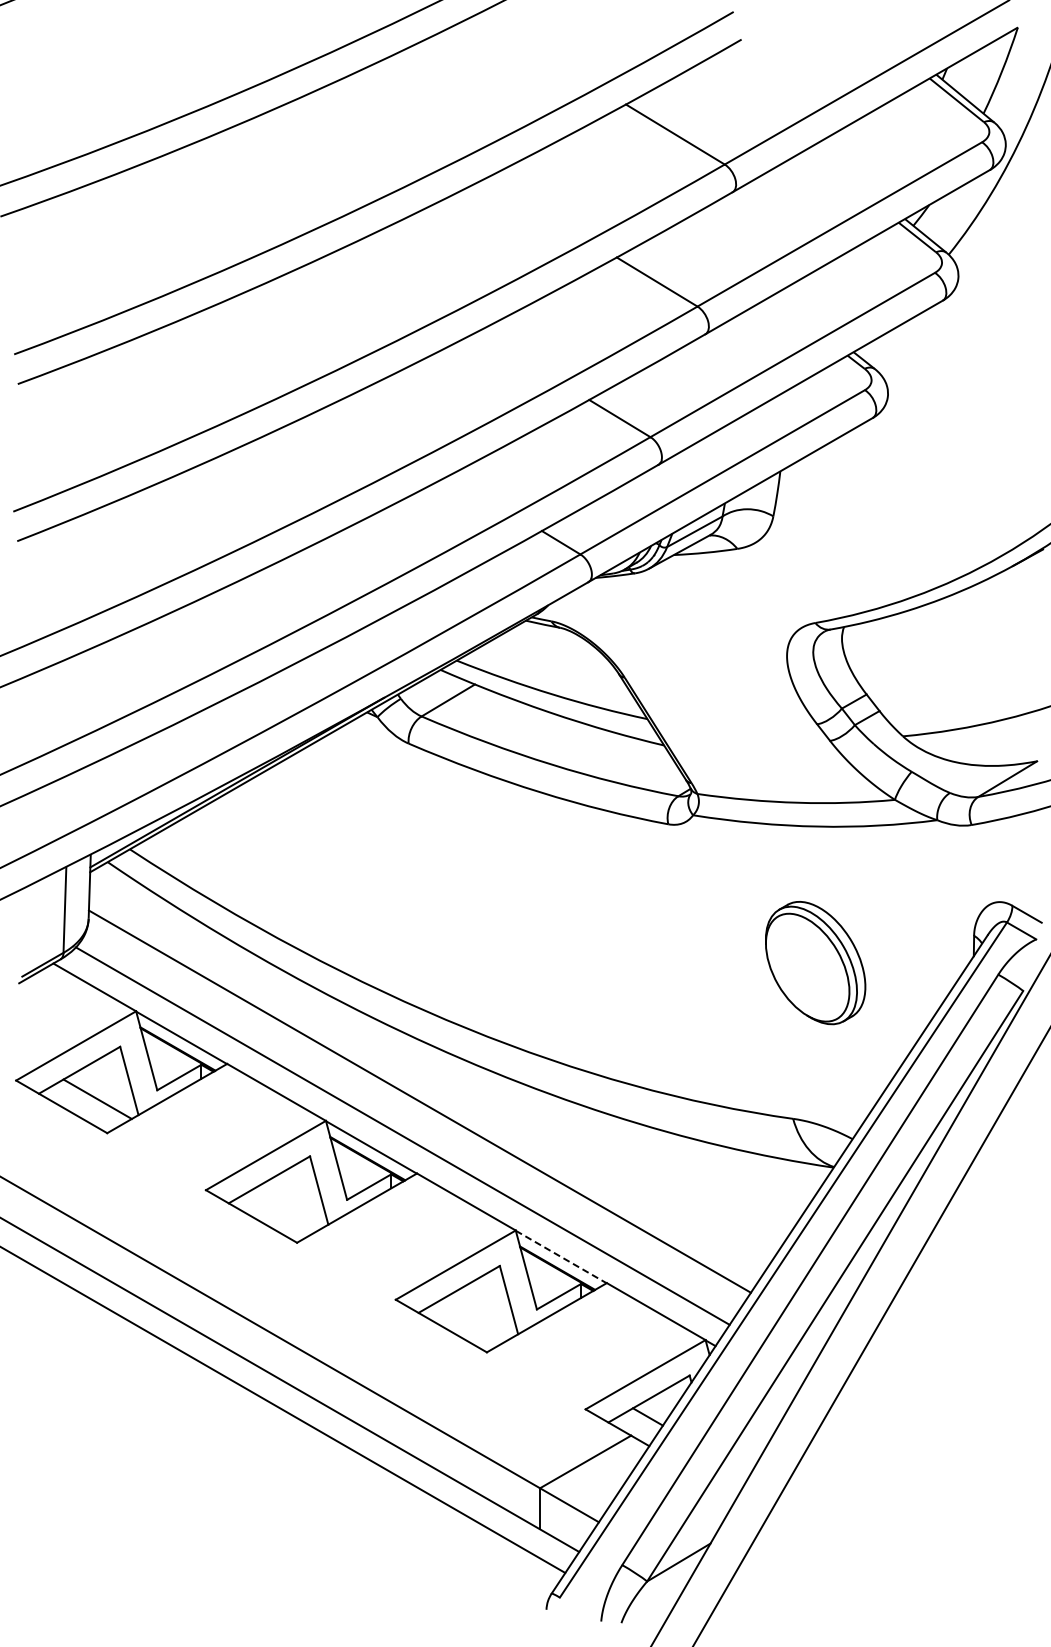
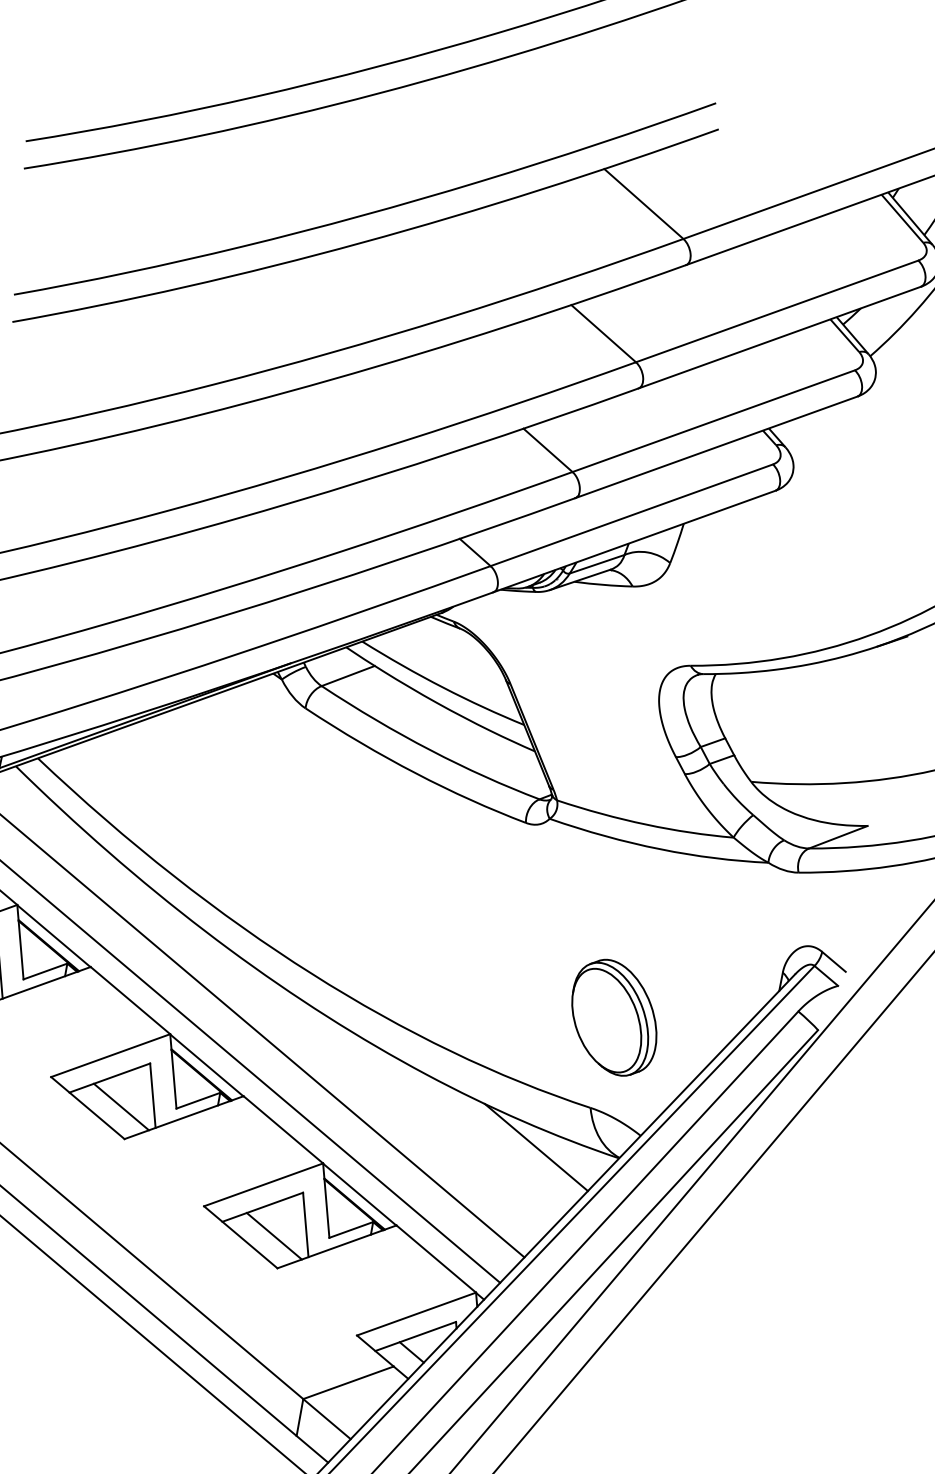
part: (815, 963) -> (614, 1018), moved
line: (742, 1171) -> (536, 1147), added
line: (287, 1208) -> (121, 1106), added
line: (561, 1257) -> (359, 1195), dashed -> solid
line: (477, 1318) -> (274, 1236), added

